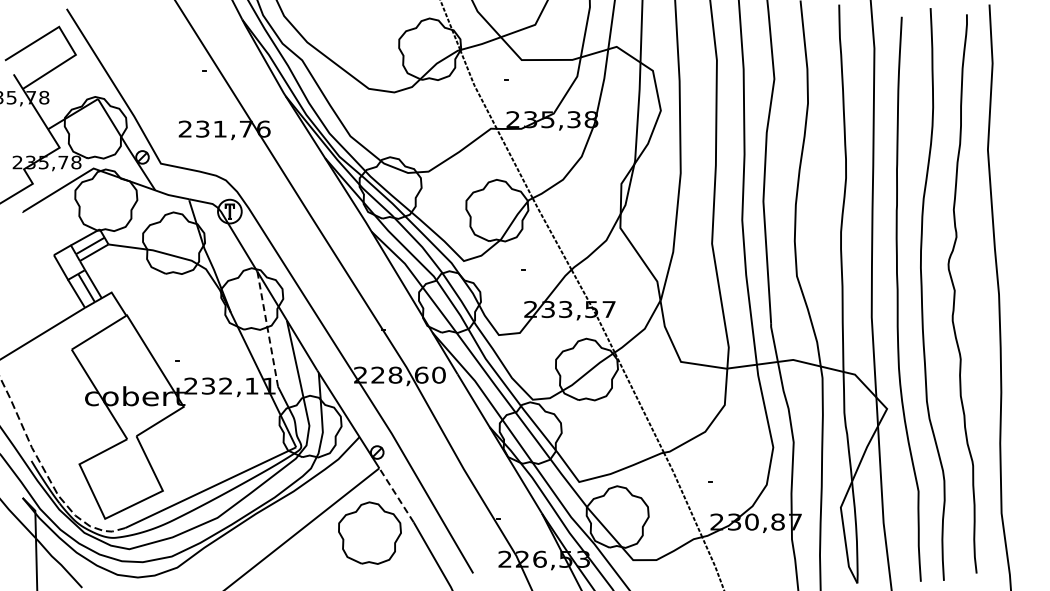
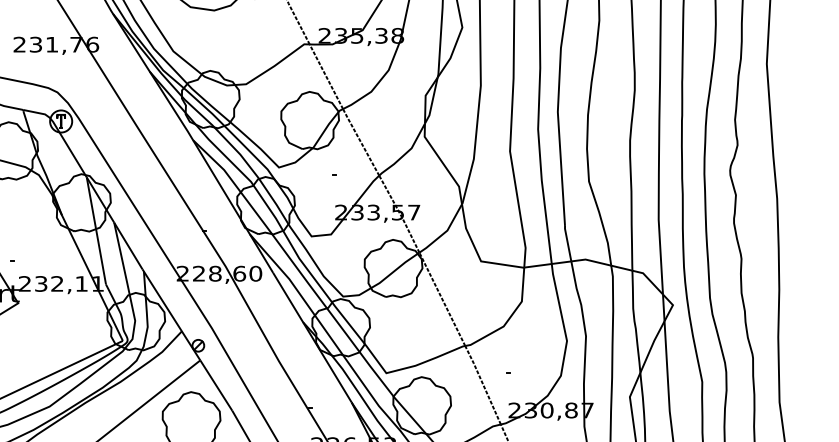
line: (267, 329) -> (96, 231), dashed -> solid
line: (396, 494) -> (216, 384), dashed -> solid

